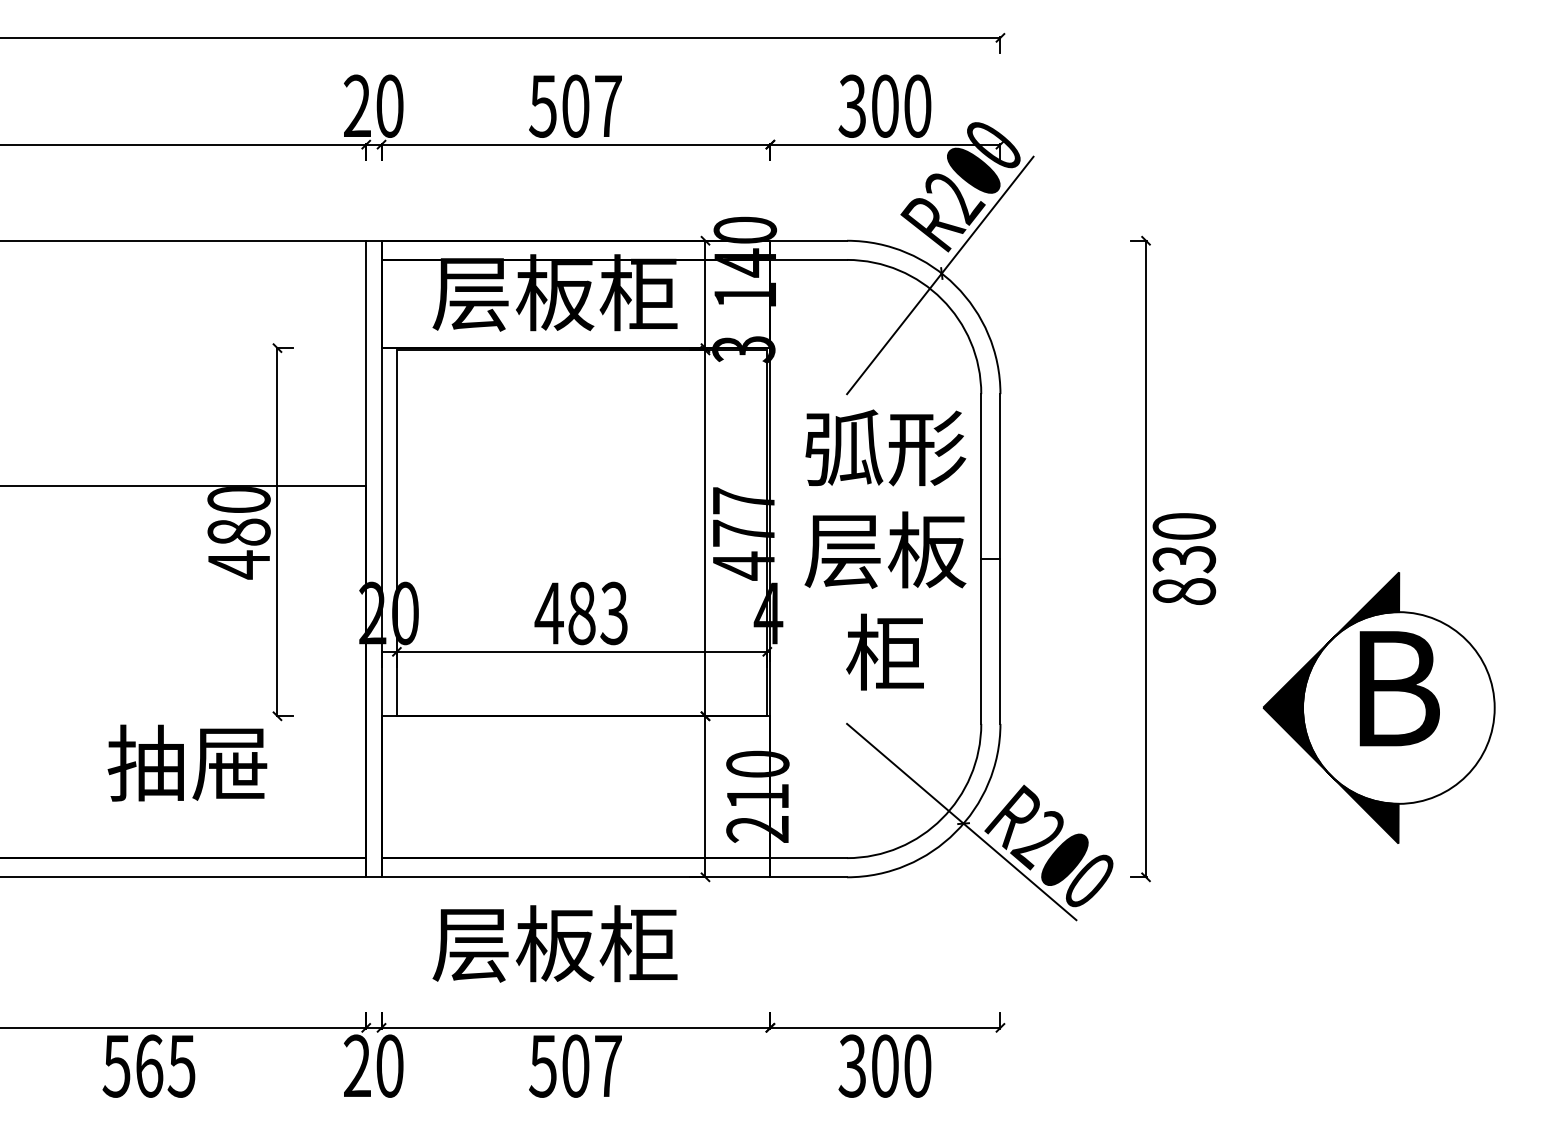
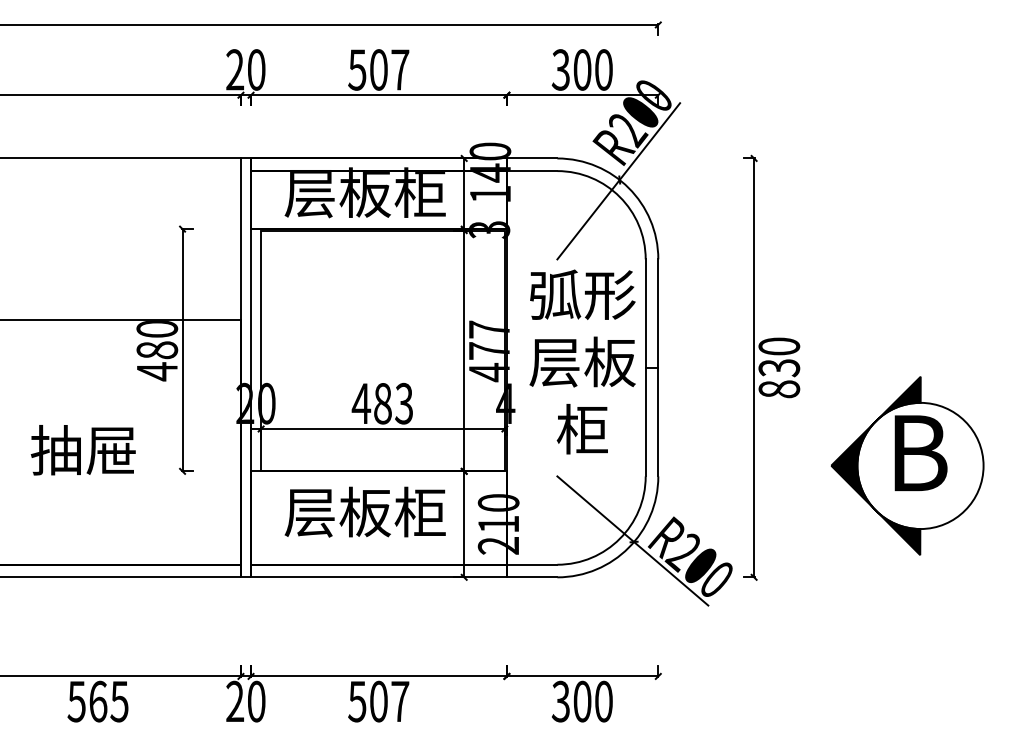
text: (186, 763) -> (82, 450), moved
text: (553, 942) -> (364, 511), moved

